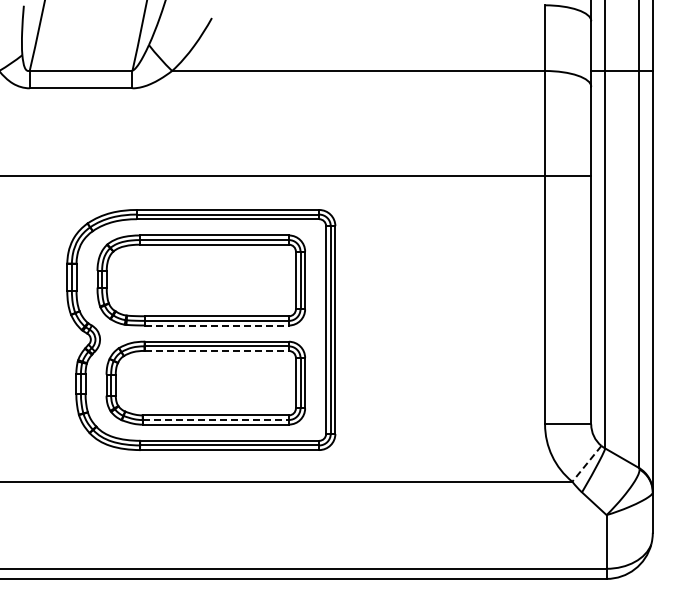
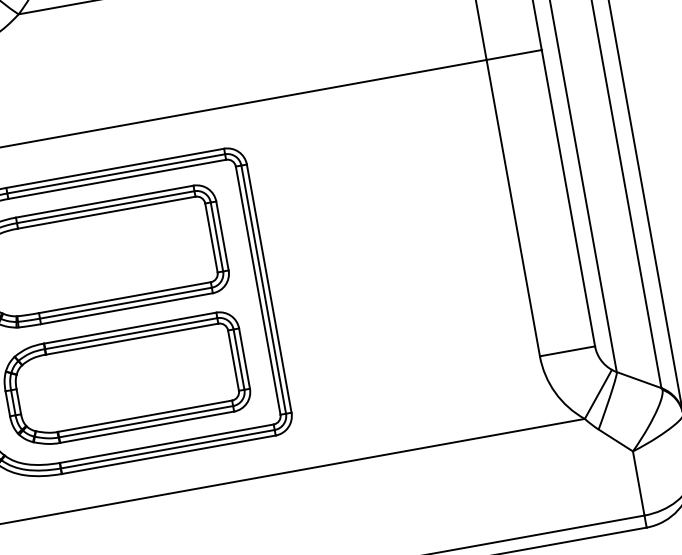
line: (217, 325) -> (127, 308), dashed -> solid
line: (217, 351) -> (133, 339), dashed -> solid
line: (216, 419) -> (146, 421), dashed -> solid
line: (586, 464) -> (598, 395), dashed -> solid

